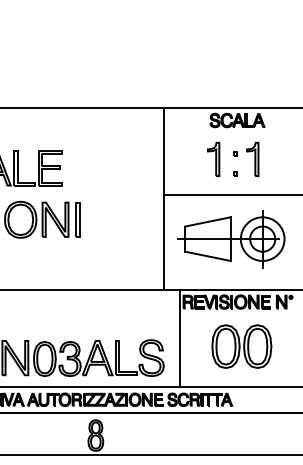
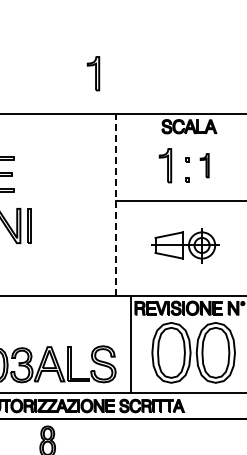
part: (141, 67) -> (93, 73), added
part: (252, 159) -> (204, 165), size x0.7
line: (164, 199) -> (116, 205), solid -> dashed
part: (231, 239) -> (183, 245), size x0.6
part: (241, 346) -> (193, 352), size x1.4

